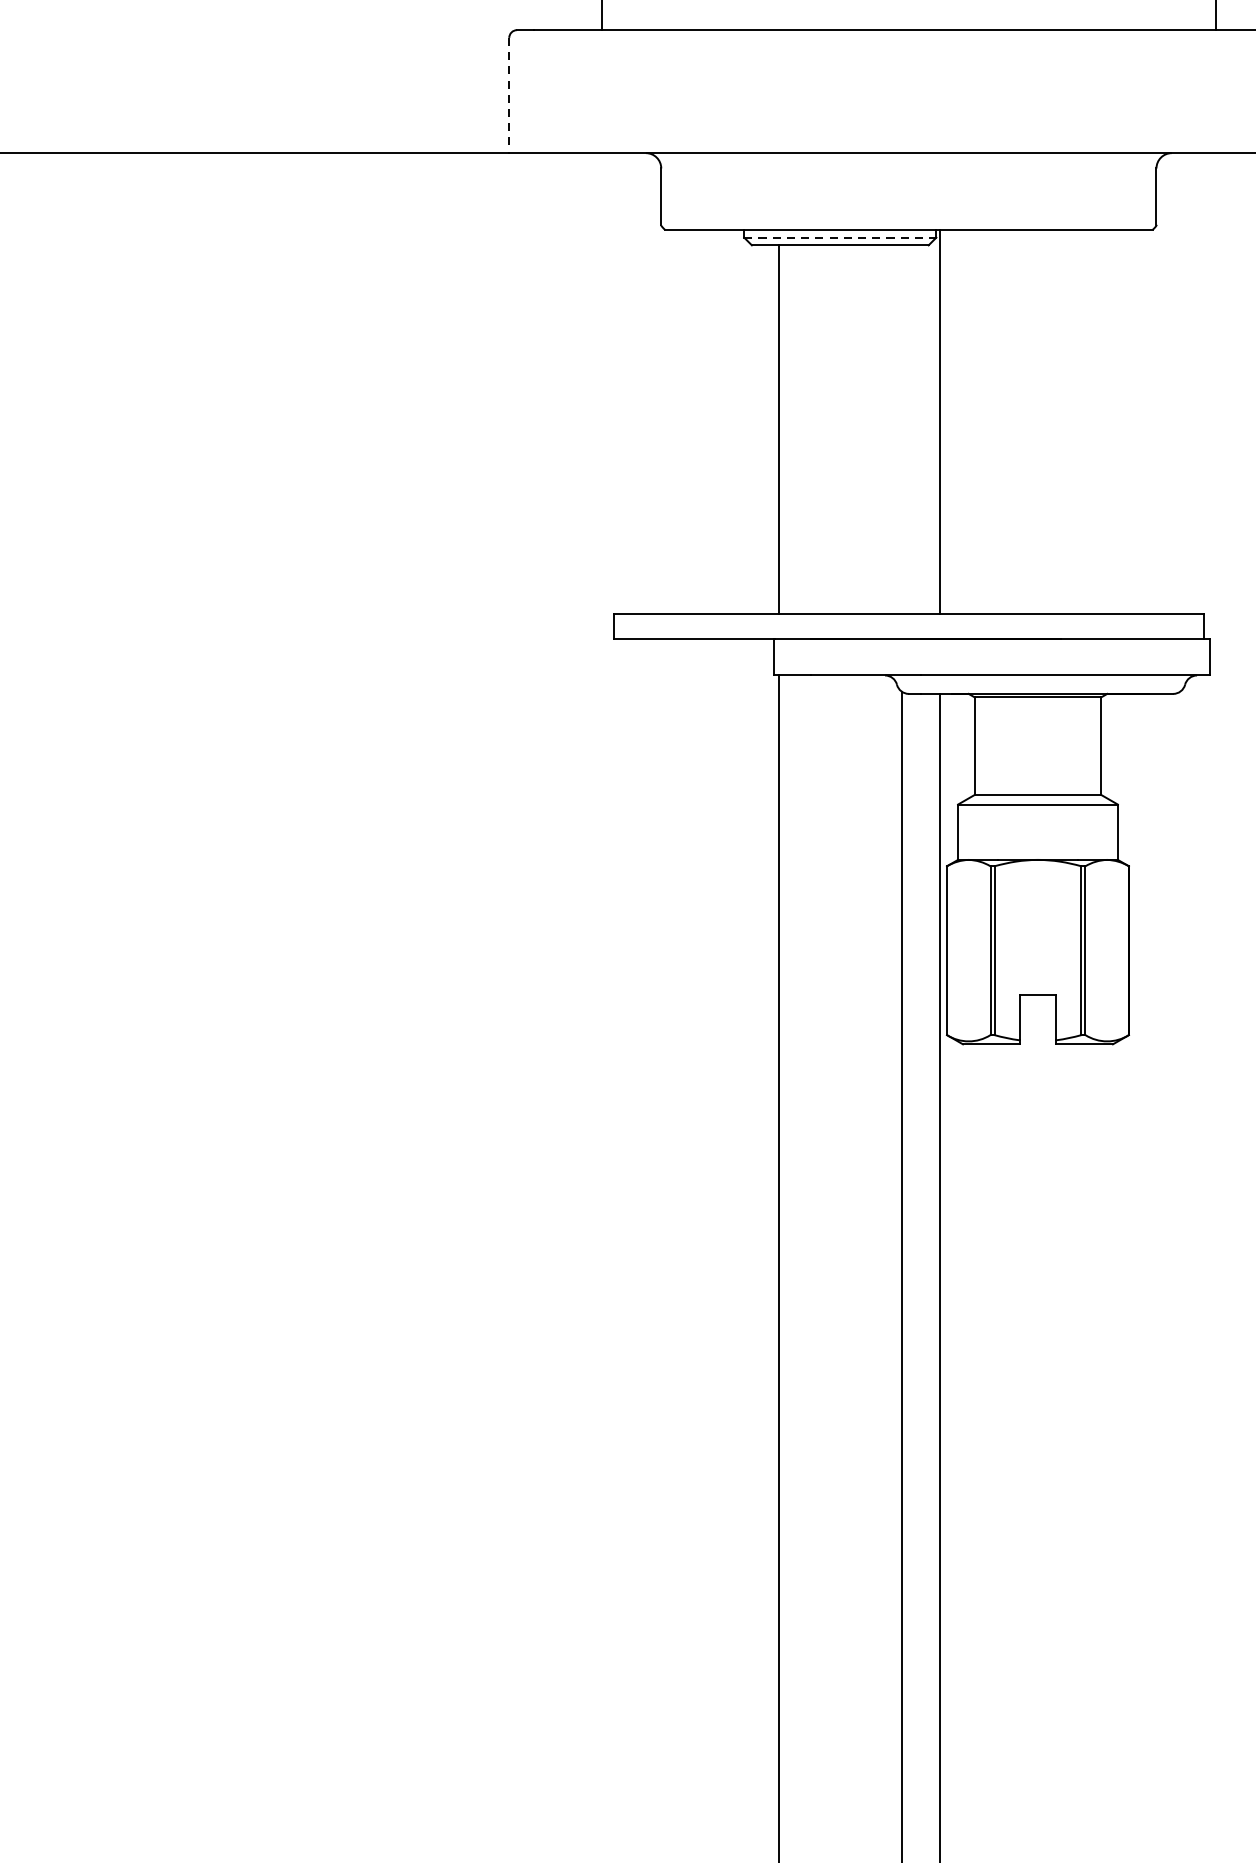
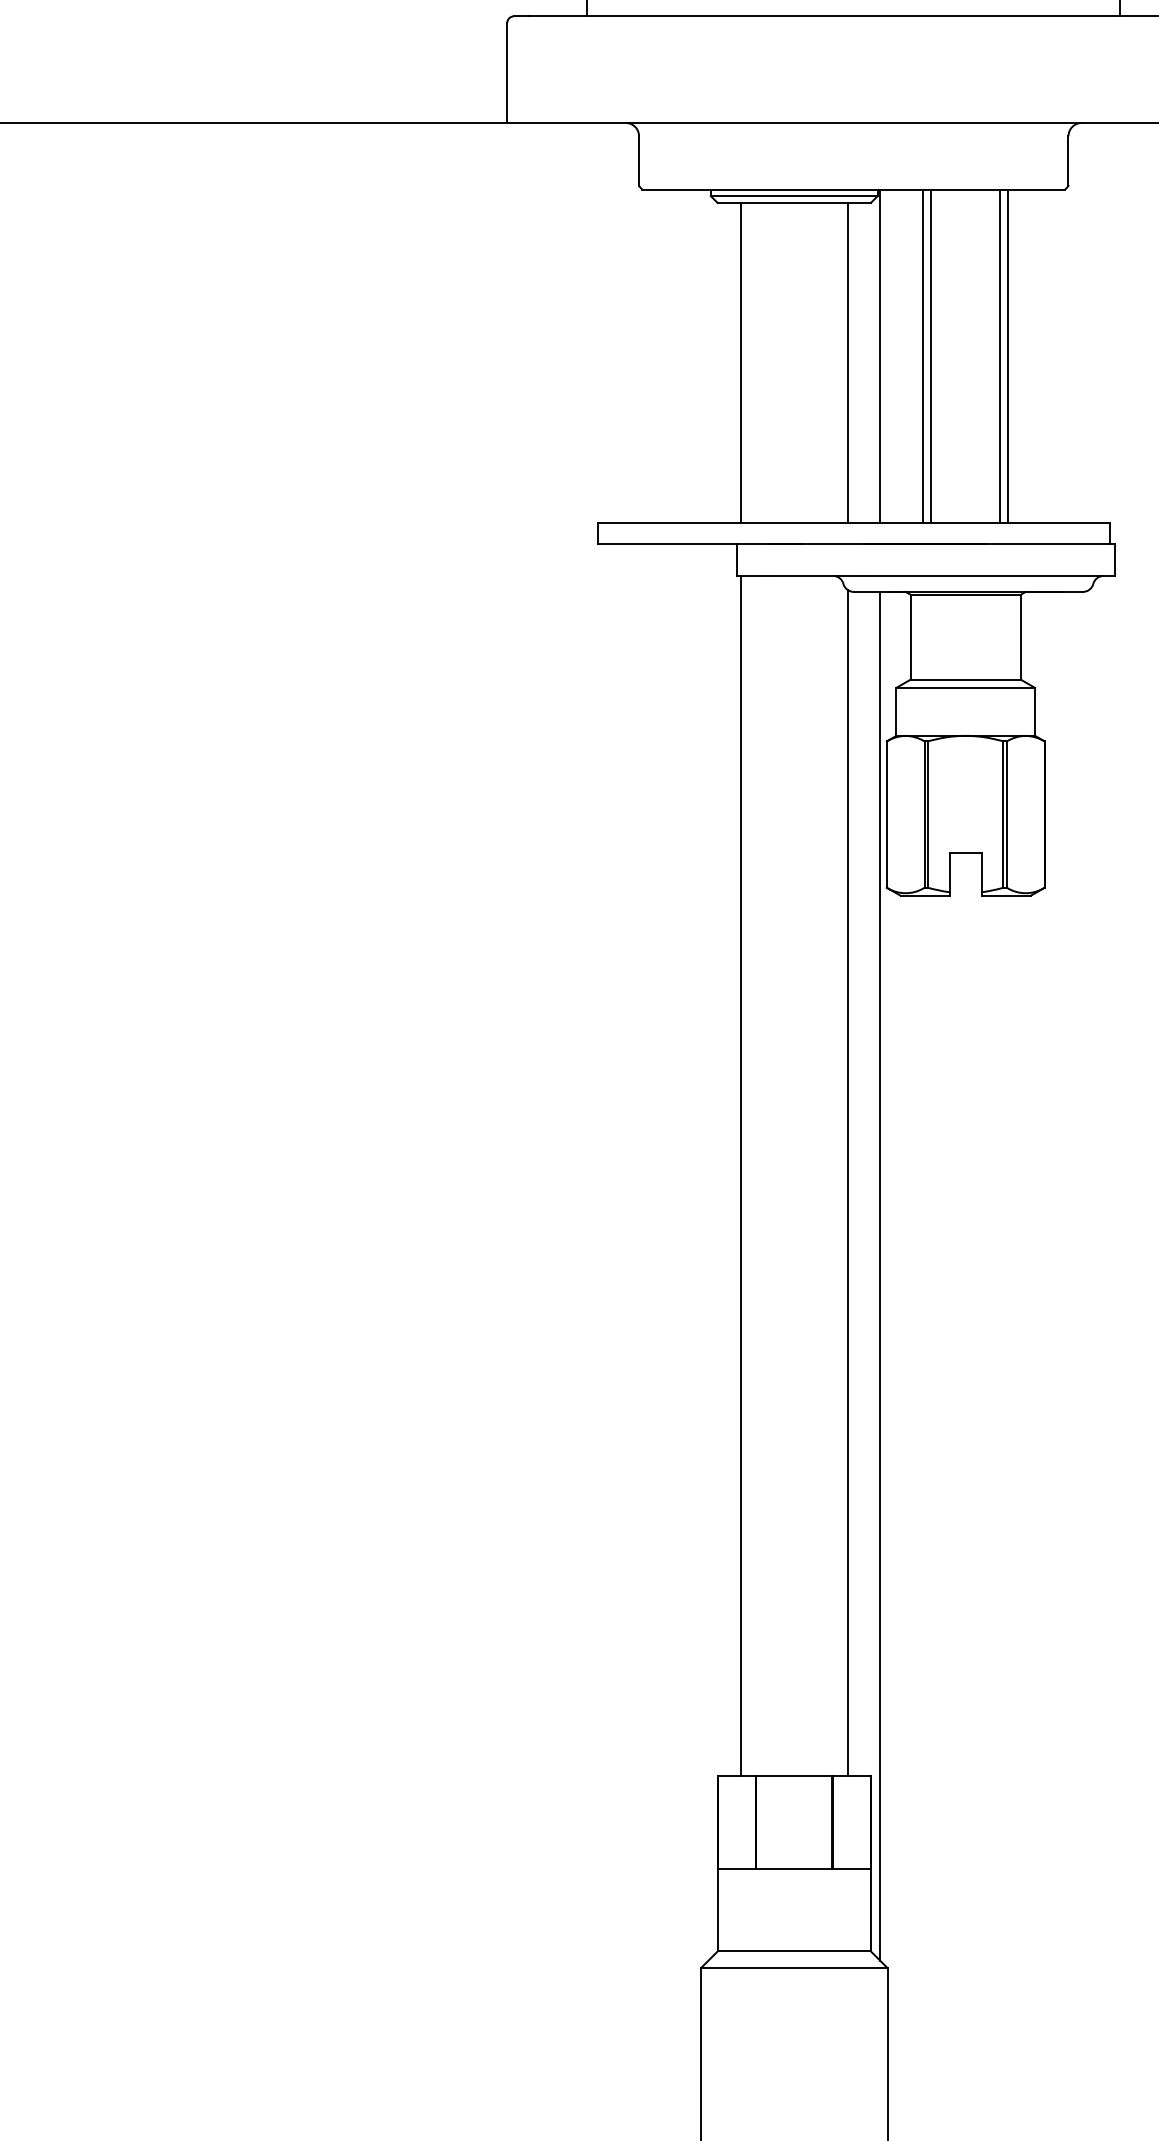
line: (509, 94) -> (507, 72), dashed -> solid
line: (840, 237) -> (794, 196), dashed -> solid
line: (989, 421) -> (923, 355), added
line: (998, 421) -> (931, 355), added
line: (1078, 421) -> (1000, 355), added
line: (1087, 421) -> (1008, 355), added
line: (901, 429) -> (847, 362), added

